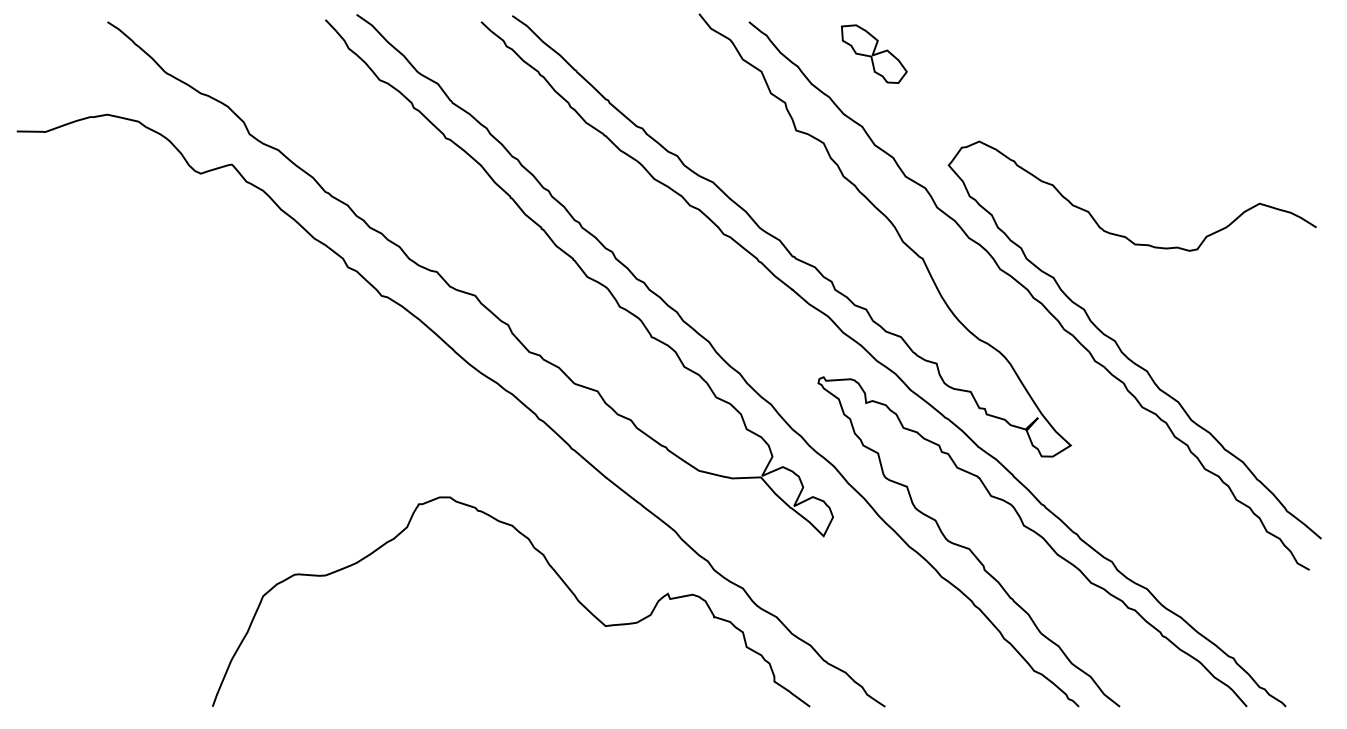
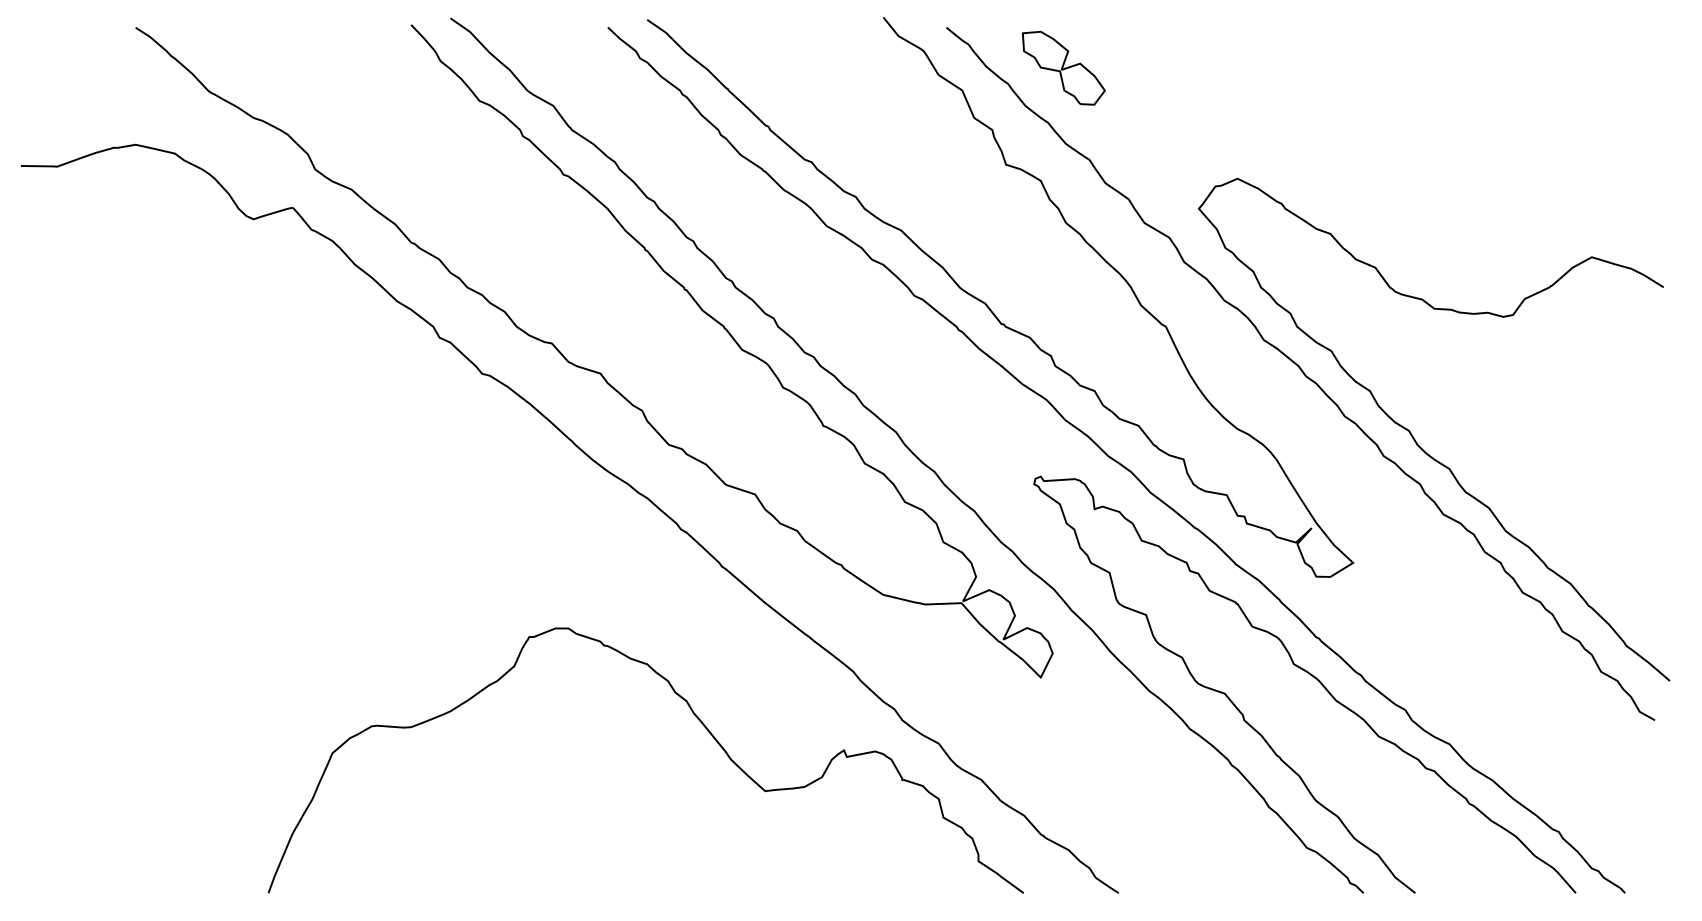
part: (874, 53) -> (1063, 67), moved

